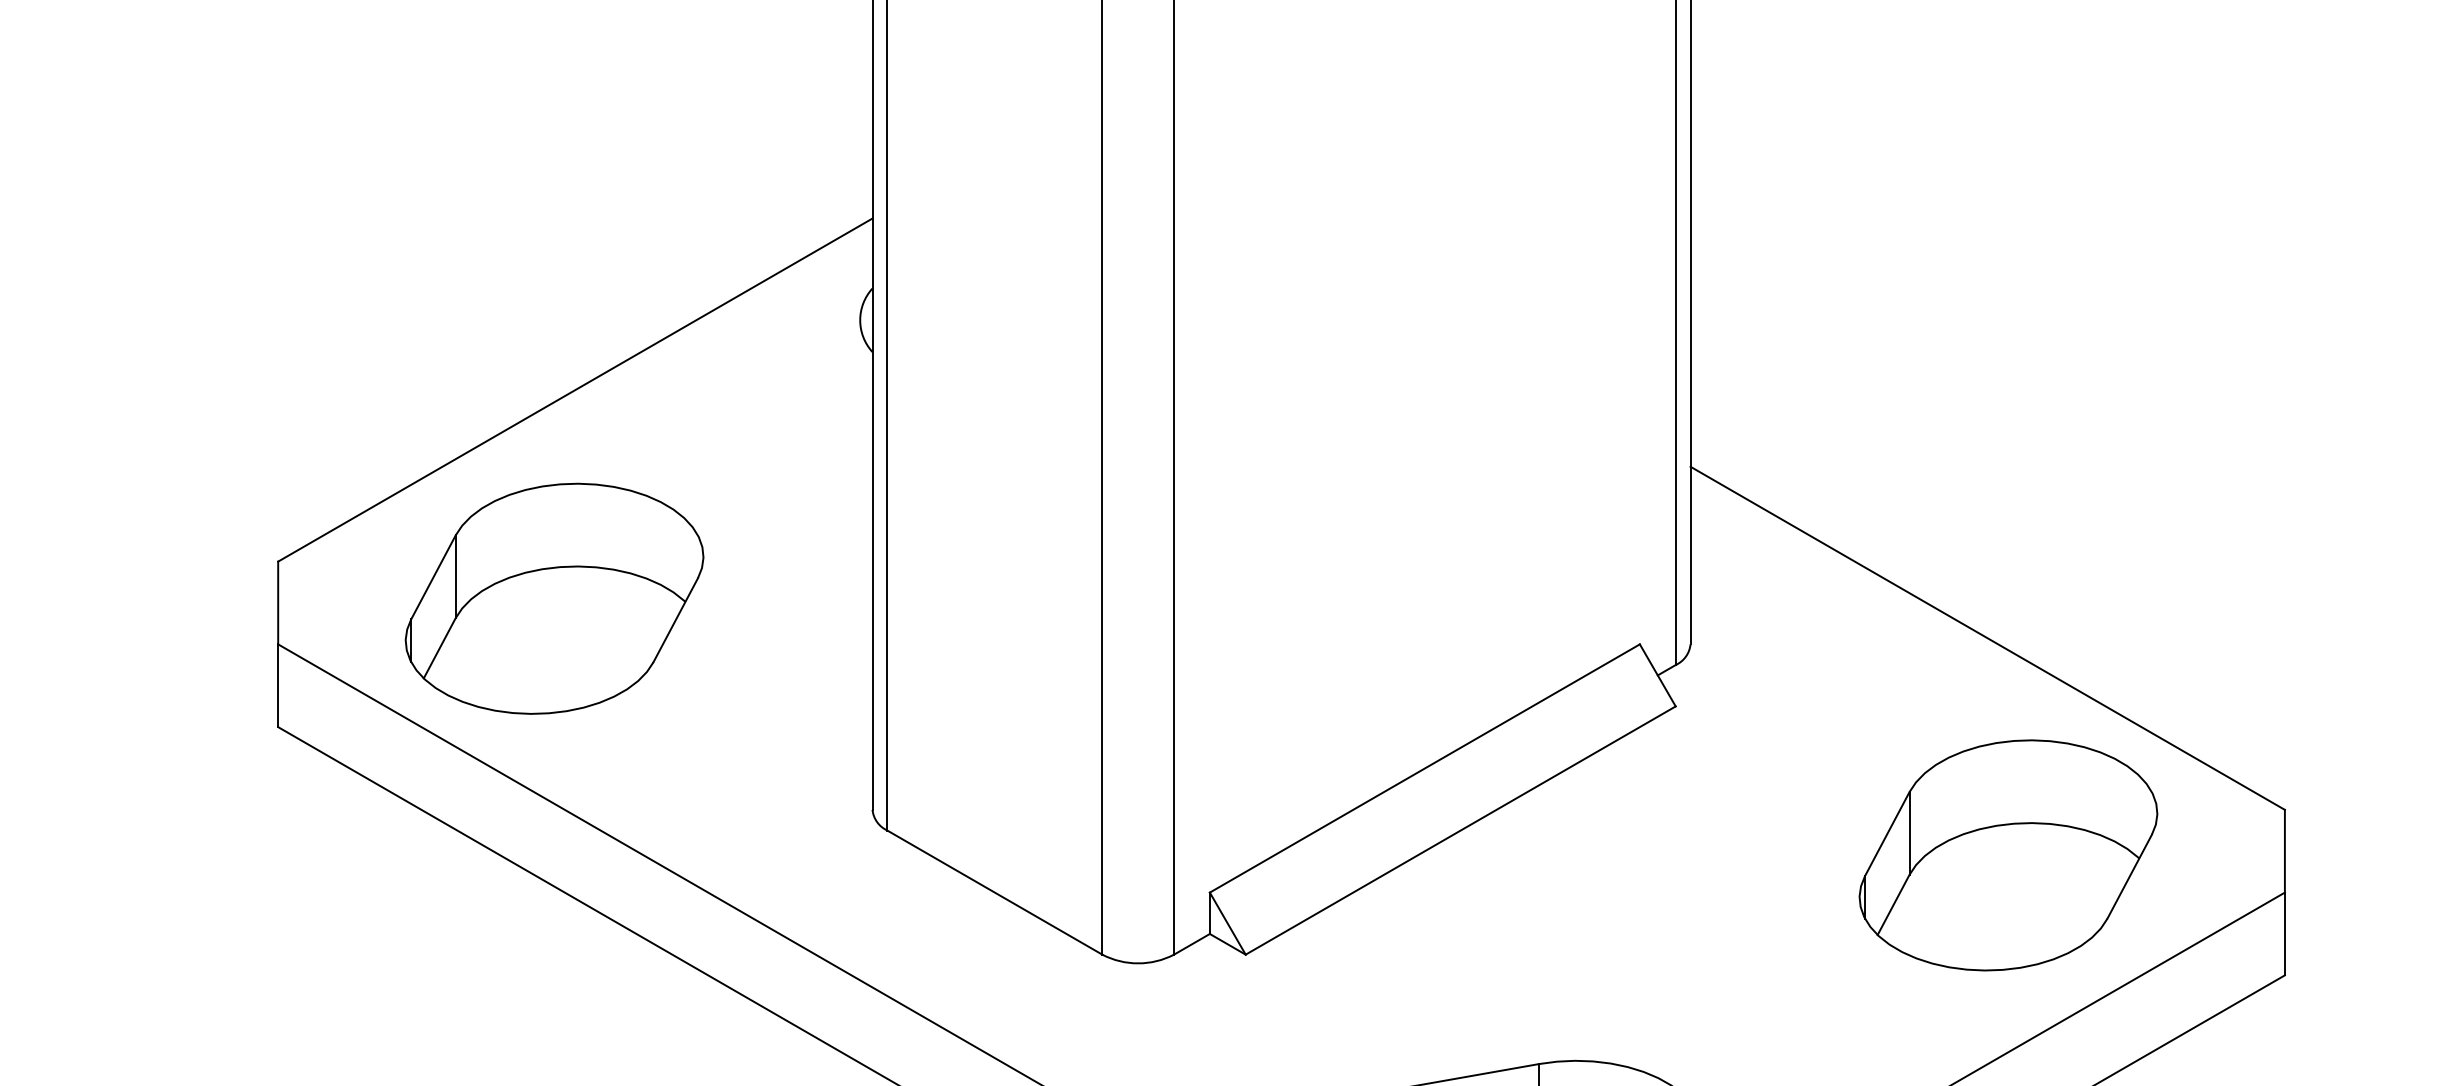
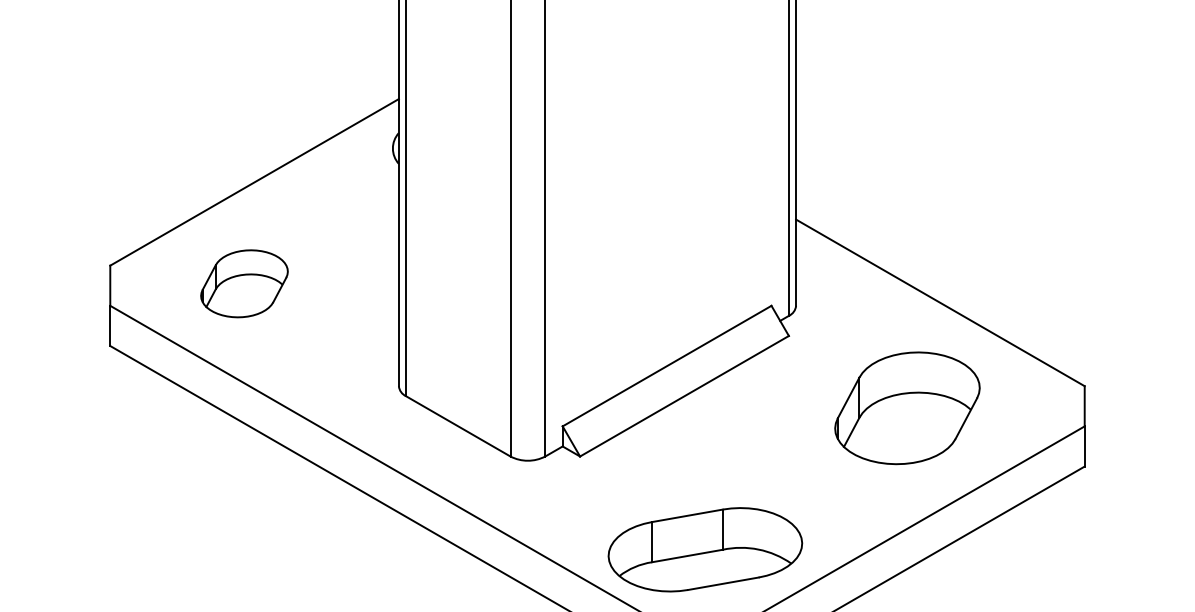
part: (554, 598) -> (244, 283), size x0.6
part: (2008, 855) -> (907, 408), moved

